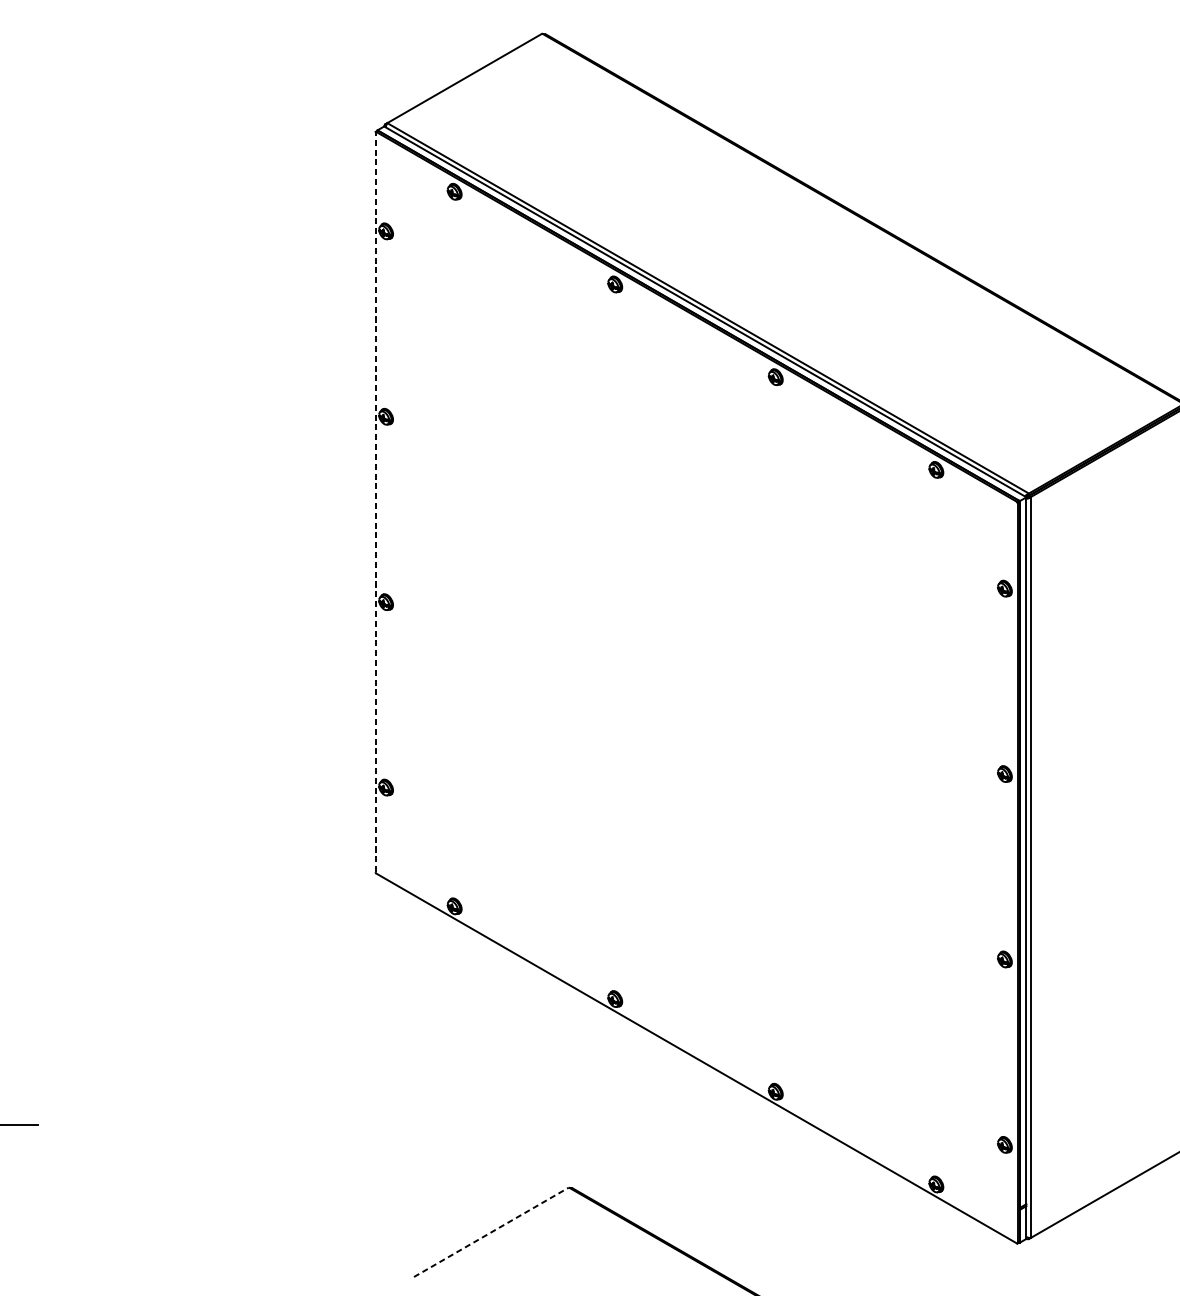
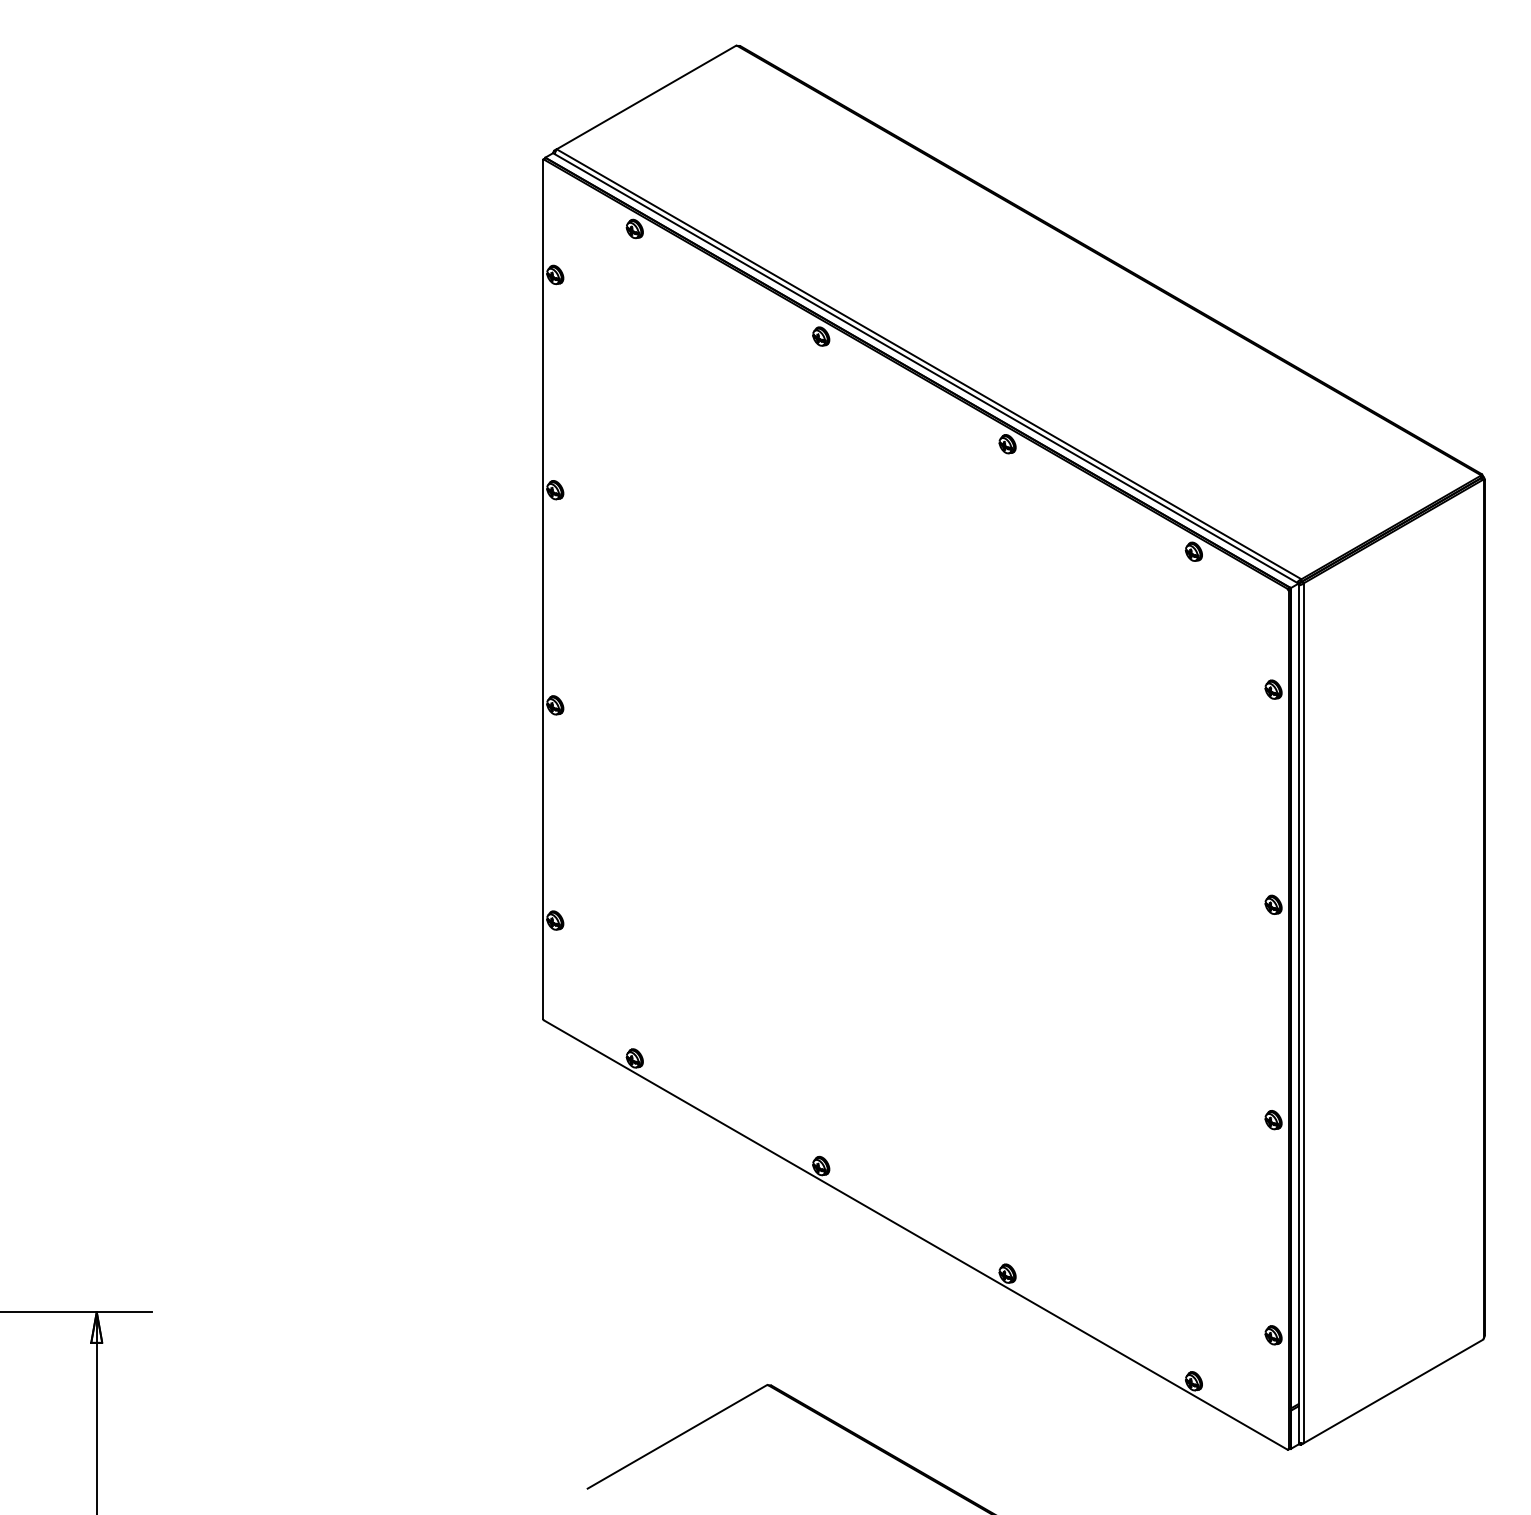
line: (375, 501) -> (543, 588), dashed -> solid
line: (491, 1232) -> (677, 1436), dashed -> solid

